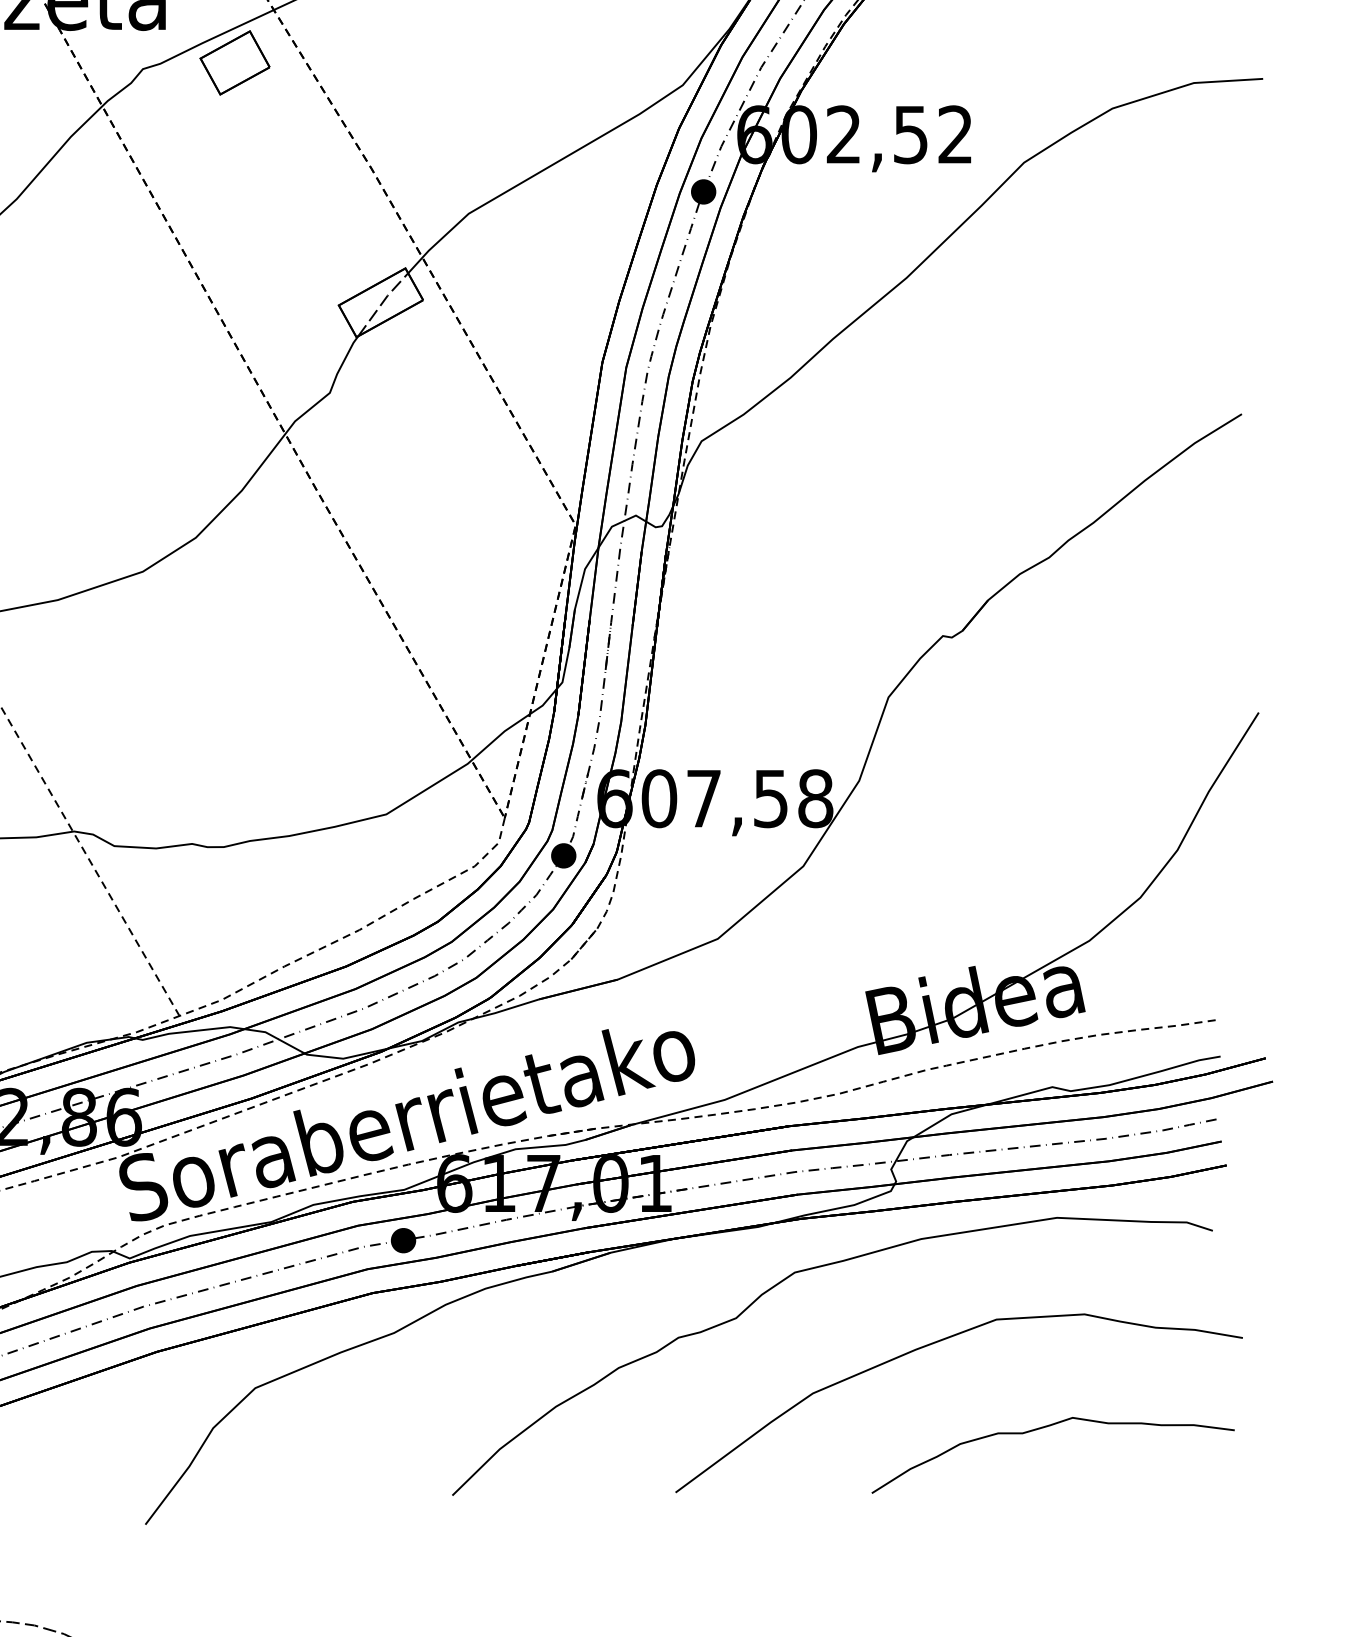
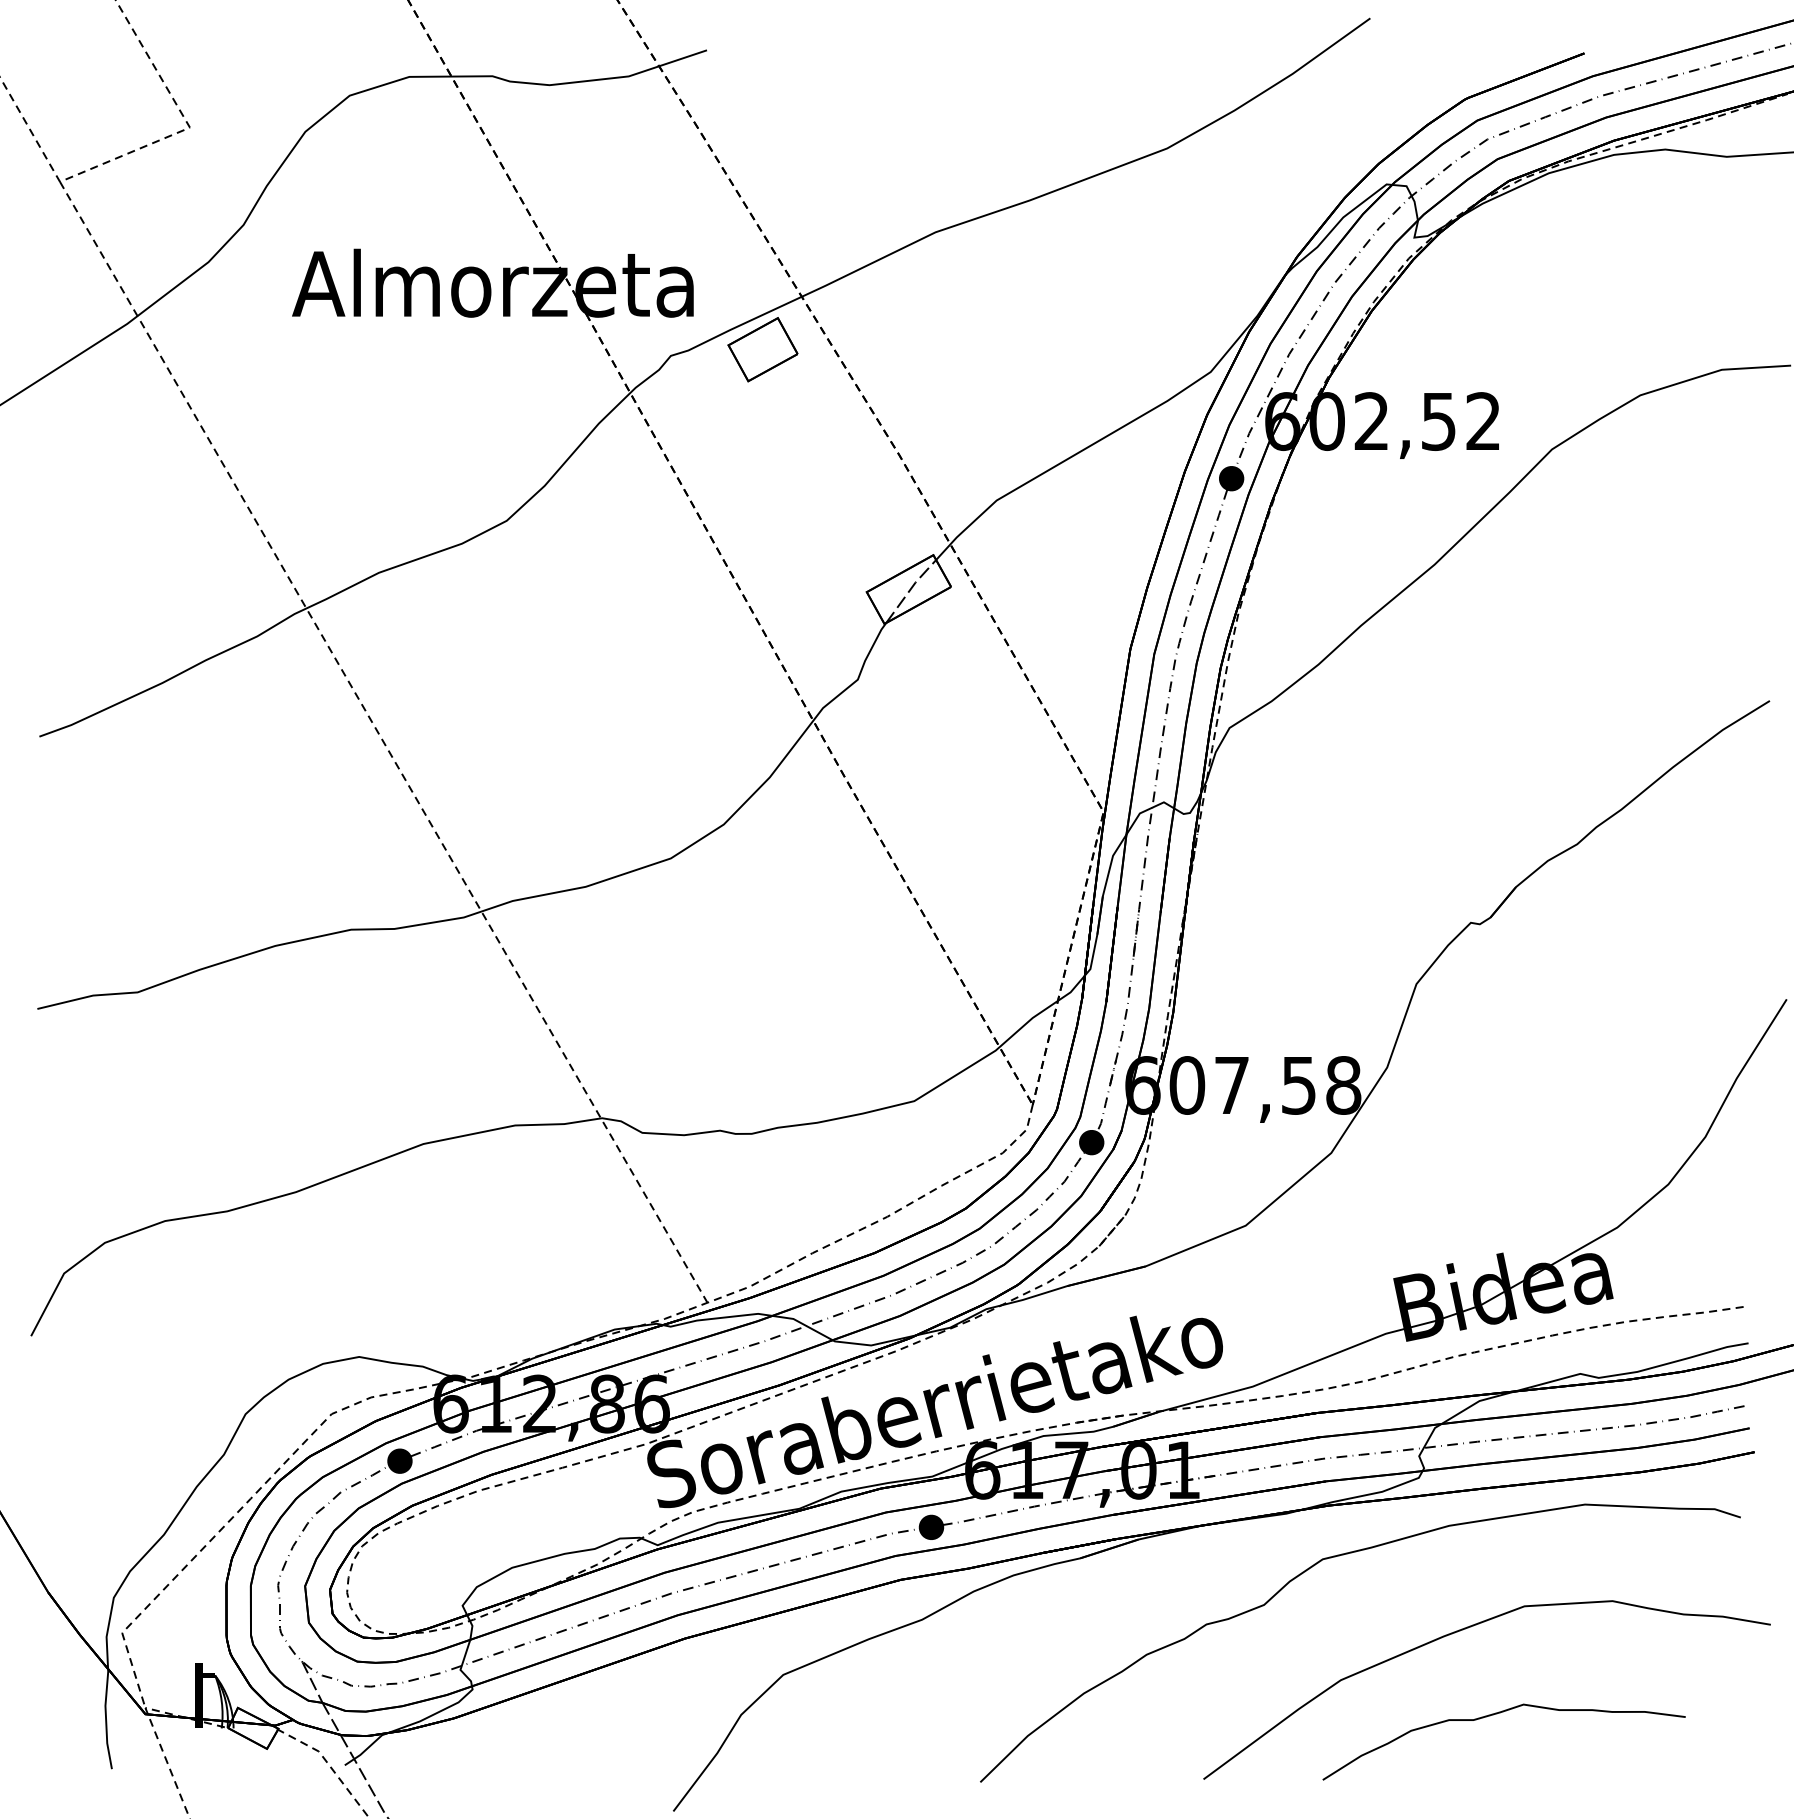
curve: (1046, 1427) -> (1497, 1714), moved

